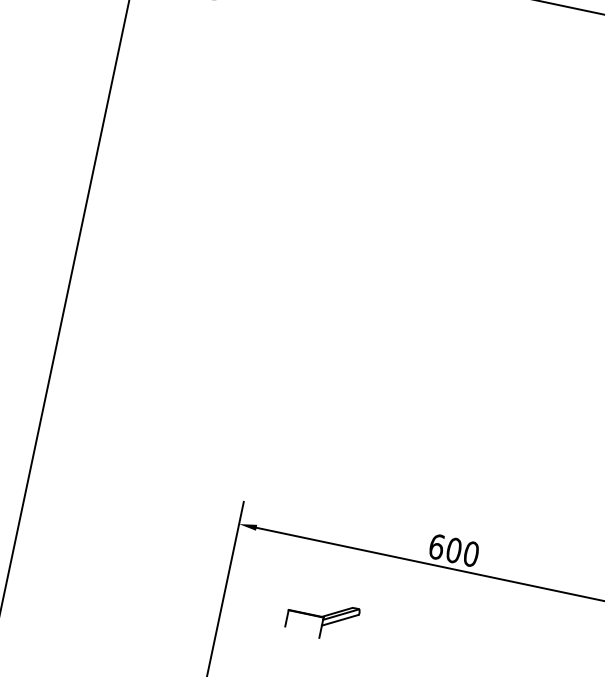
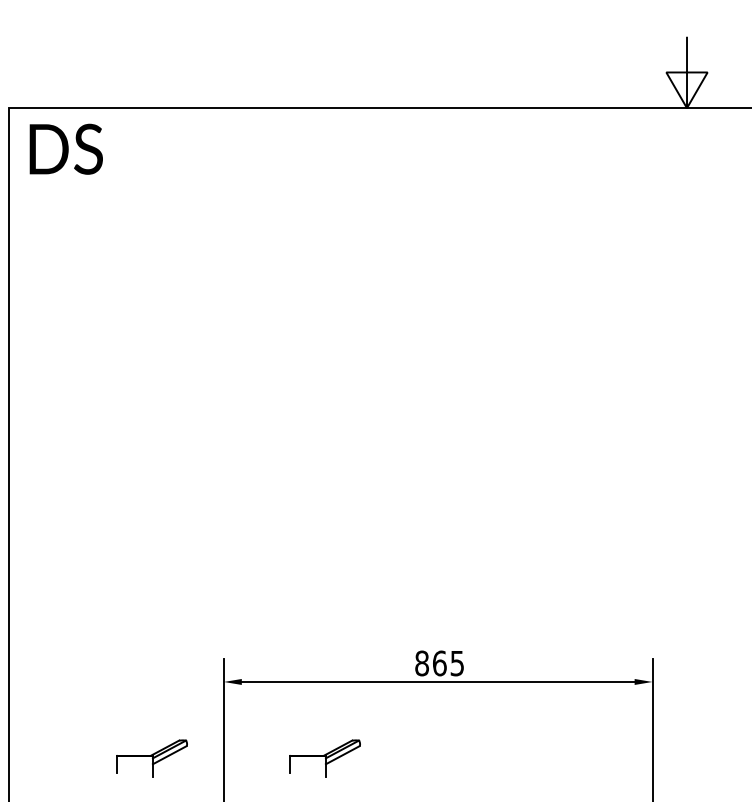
text: (453, 550) -> (439, 663), 600 -> 865
part: (152, 584) -> (151, 758), added

